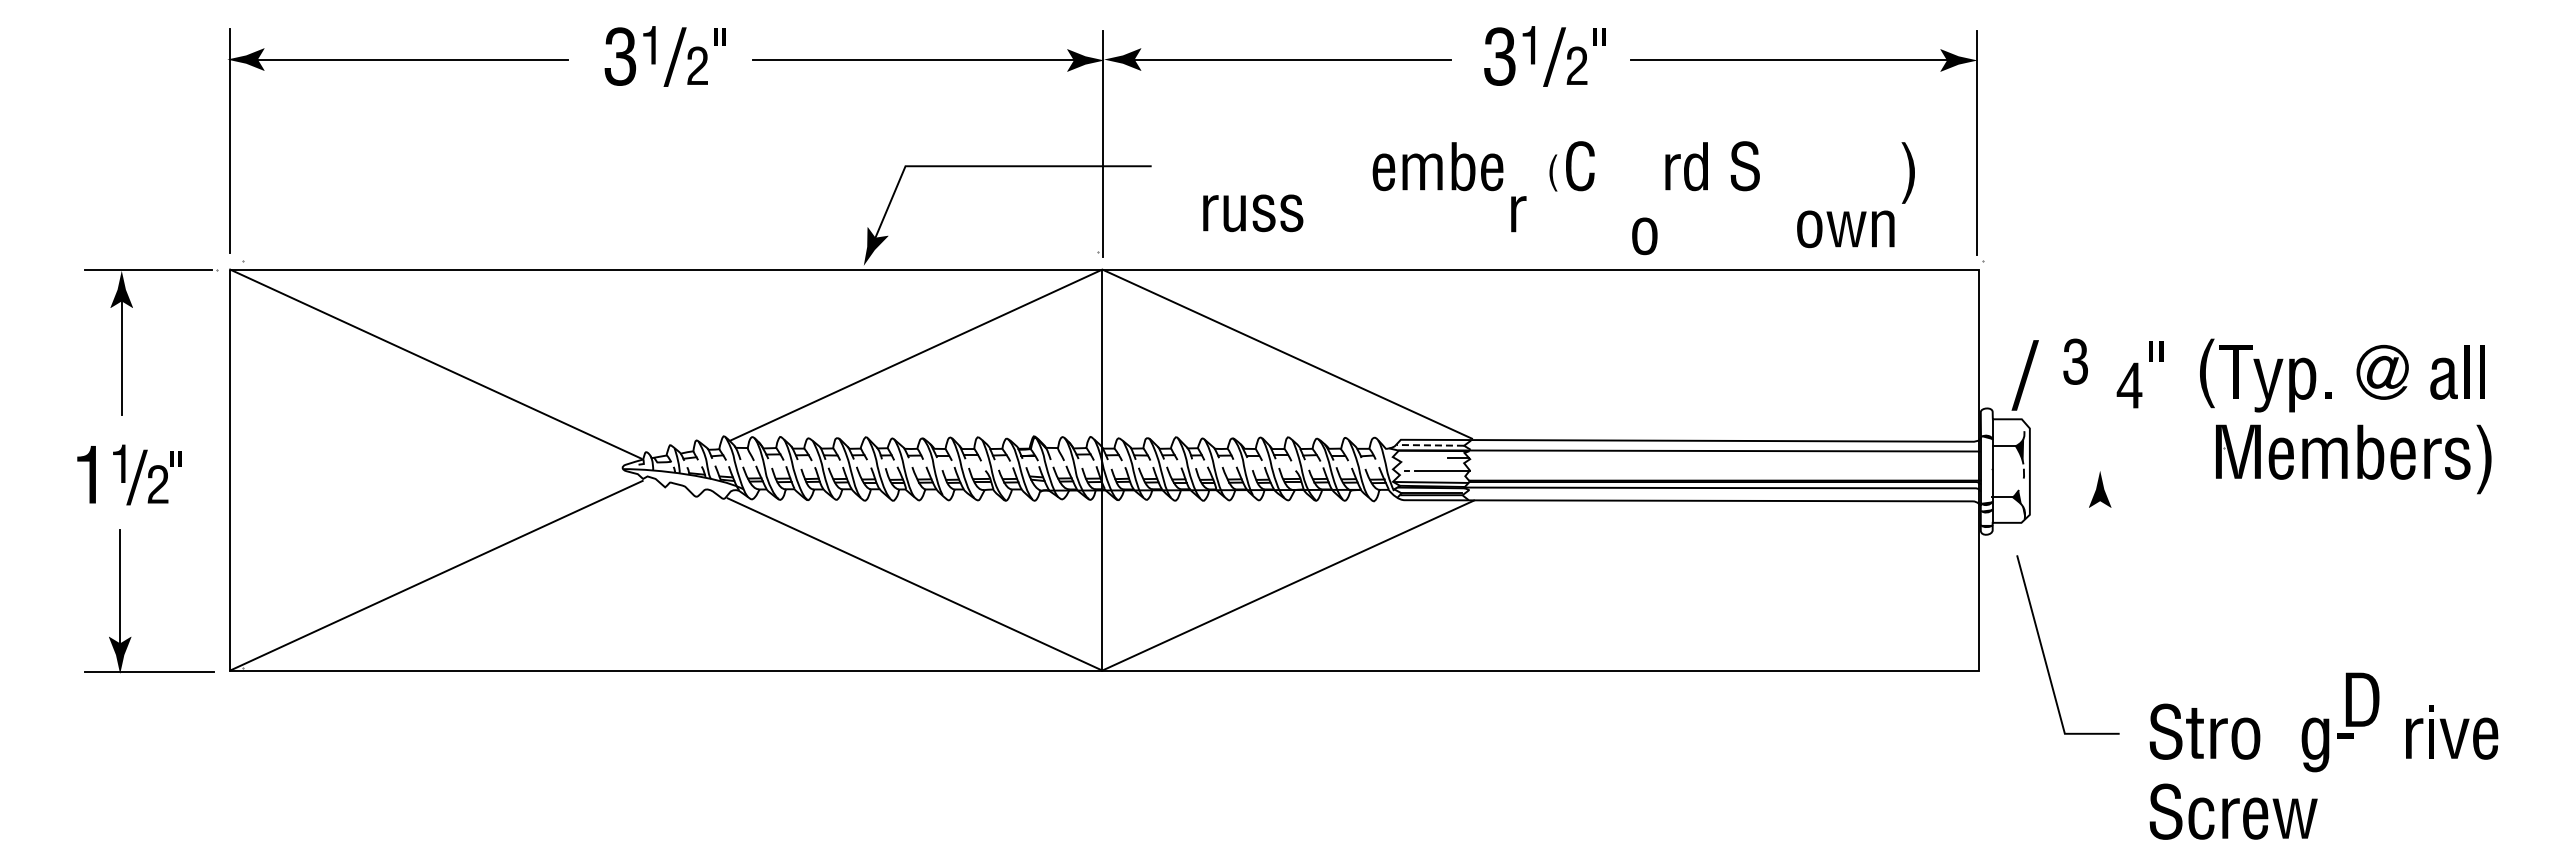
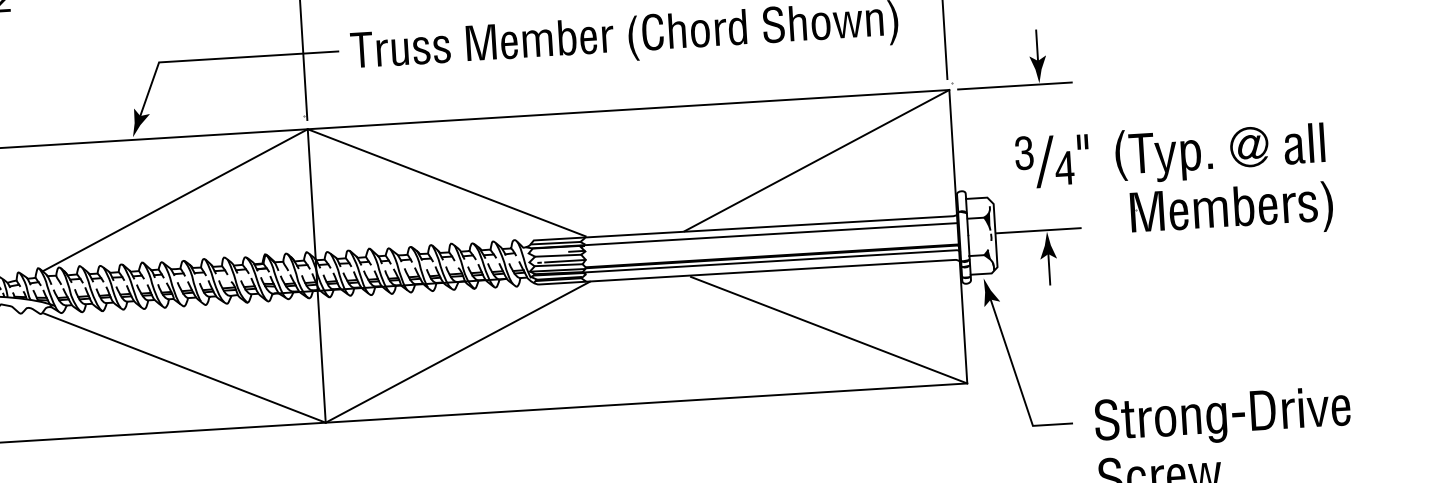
fill: (1182, 166) -> (361, 50), added
fill: (1345, 166) -> (481, 42), added
fill: (1613, 166) -> (677, 30), added
fill: (1778, 166) -> (797, 23), added
part: (1553, 172) -> (633, 38), size x1.67
part: (1253, 213) -> (414, 51), moved
part: (1518, 214) -> (607, 39), moved
part: (1845, 229) -> (847, 24), moved
part: (2091, 232) -> (1029, 57), added
part: (1644, 236) -> (700, 33), moved
line: (1792, 354) -> (816, 160), added
part: (2024, 375) -> (1044, 161), moved
line: (1430, 445) -> (555, 243), dashed -> solid
line: (1432, 462) -> (558, 255), added
line: (2088, 468) -> (1038, 230), added
line: (1432, 475) -> (558, 265), added
line: (2100, 520) -> (1049, 268), added
fill: (2019, 547) -> (991, 291), added
line: (1795, 586) -> (829, 330), added
part: (2362, 699) -> (1263, 410), moved
fill: (2281, 737) -> (1191, 418), added

